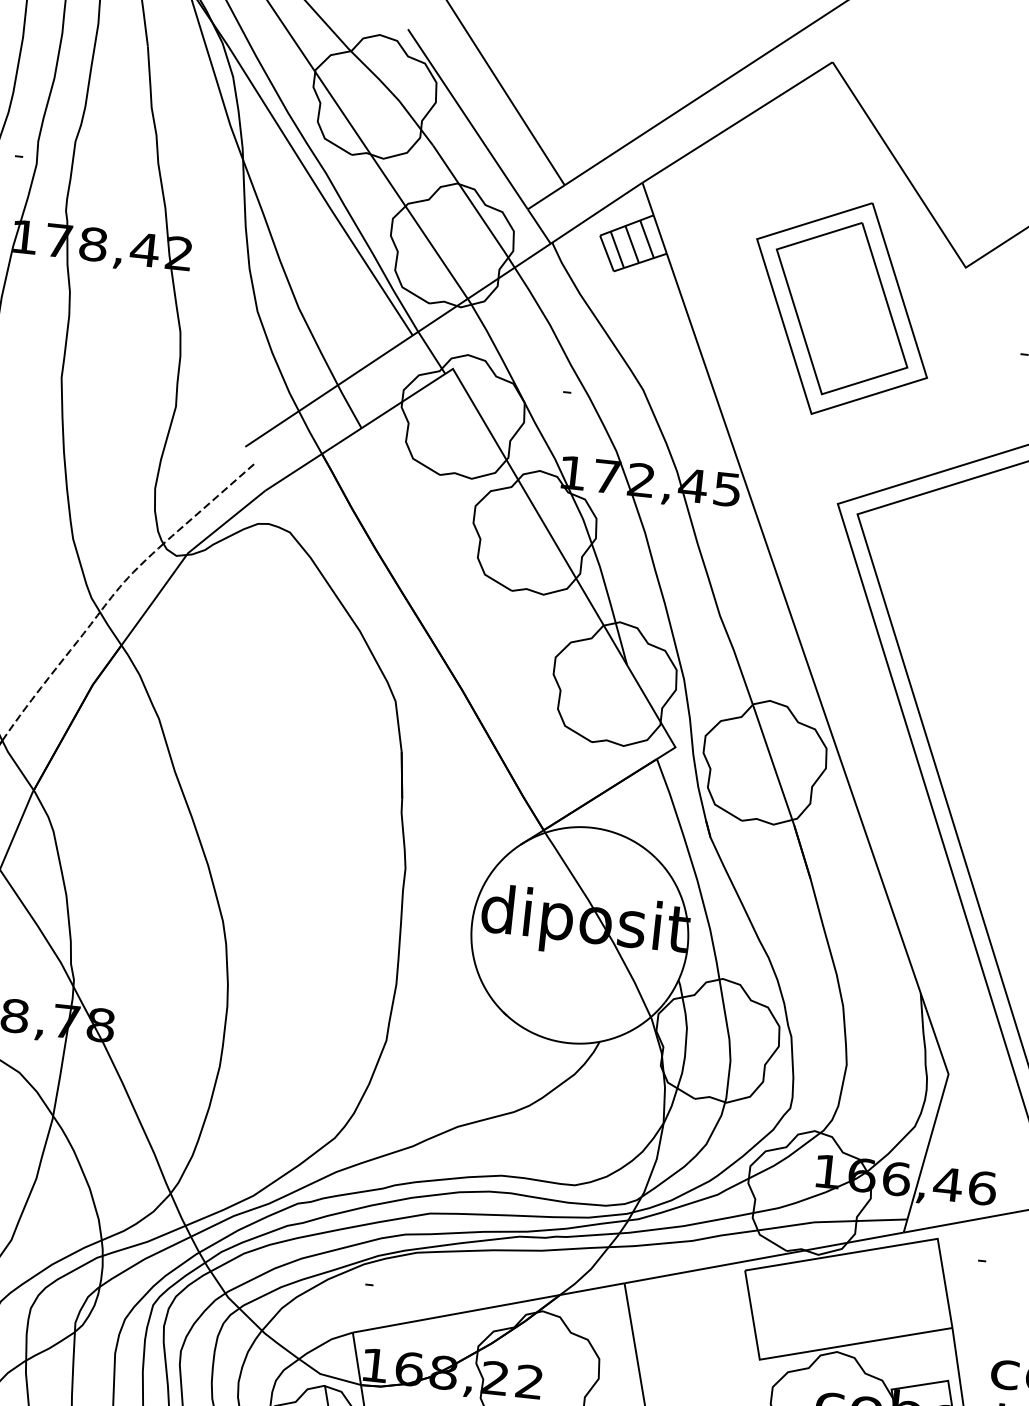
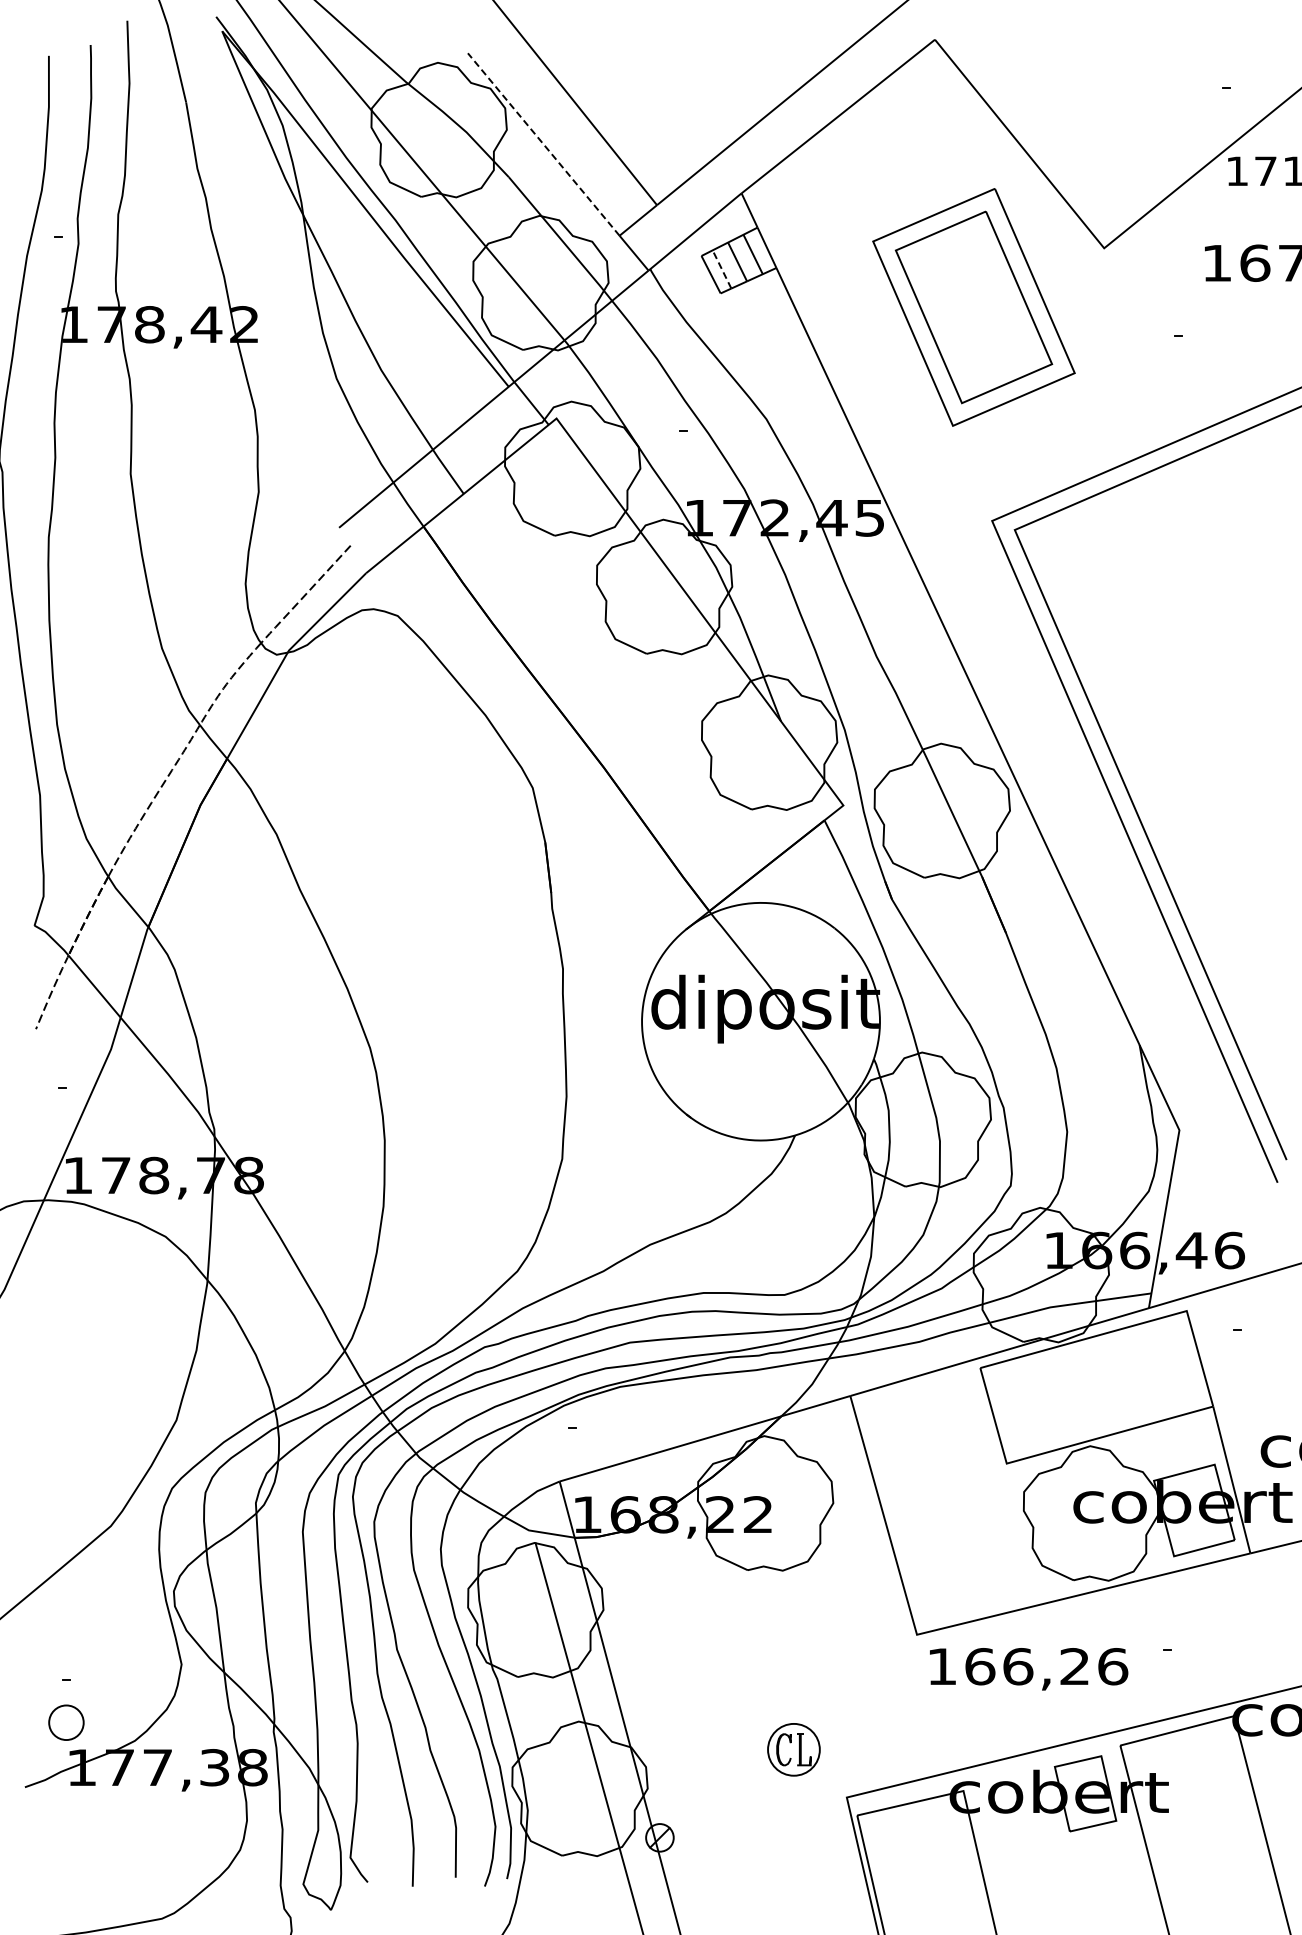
line: (467, 119) -> (543, 144), solid -> dashed
line: (616, 249) -> (721, 269), solid -> dashed

